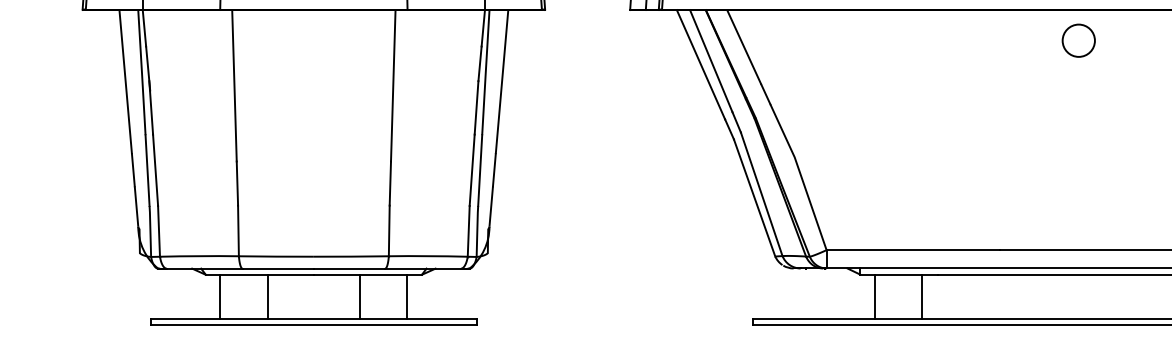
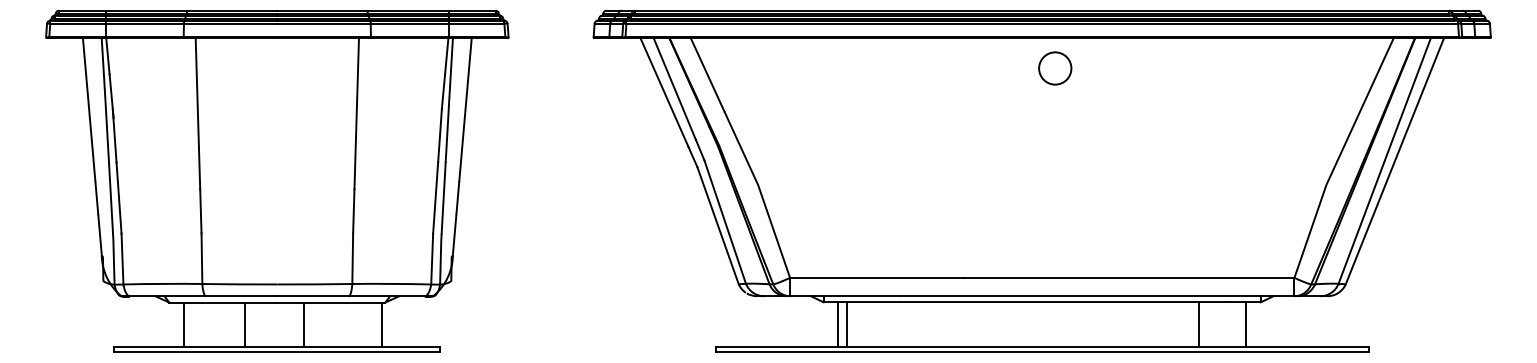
circle: (1079, 40) -> (1055, 68), moved
line: (268, 296) -> (245, 324), moved
line: (360, 296) -> (304, 324), moved
line: (407, 296) -> (381, 324), moved
line: (922, 296) -> (846, 324), moved

